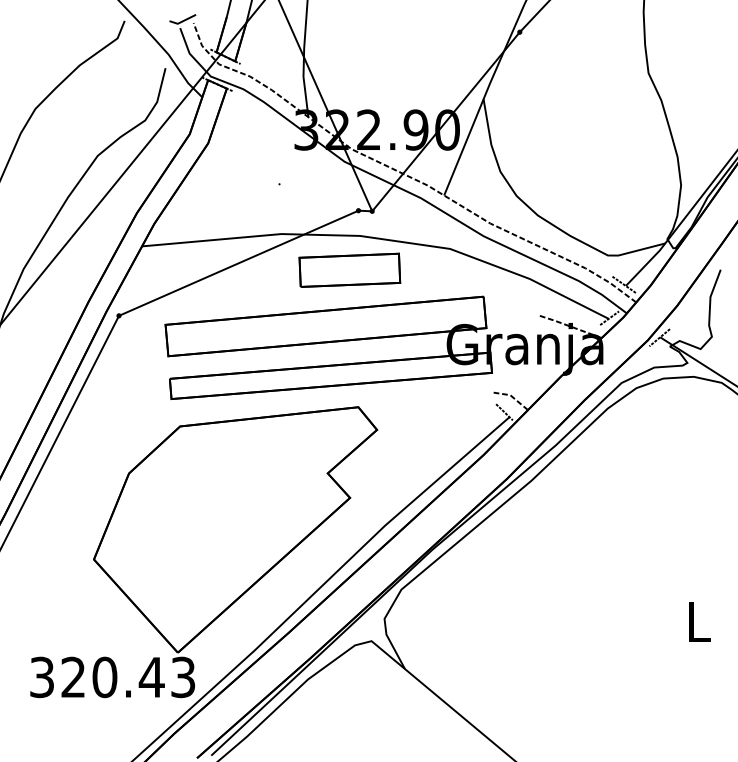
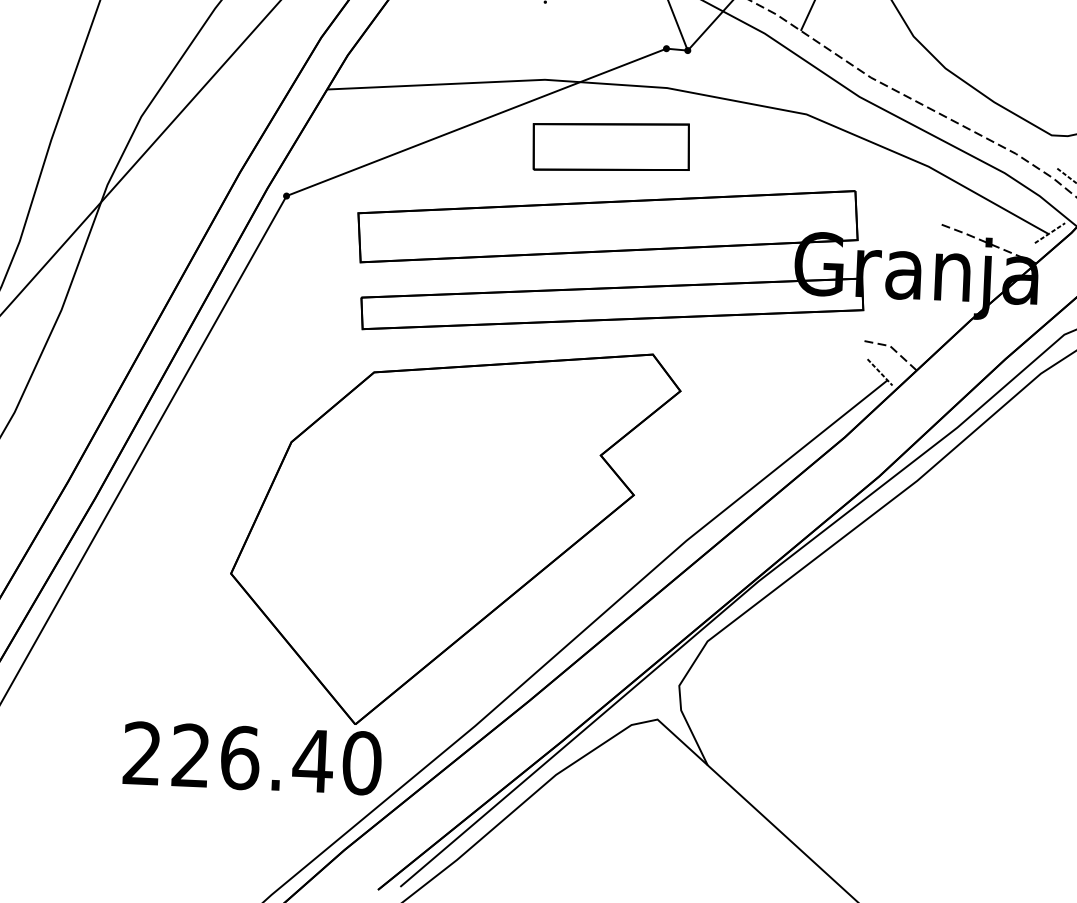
part: (349, 269) -> (610, 145), moved
text: (112, 677) -> (251, 758), 320.43 -> 226.40

